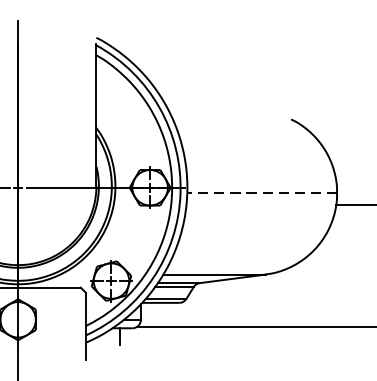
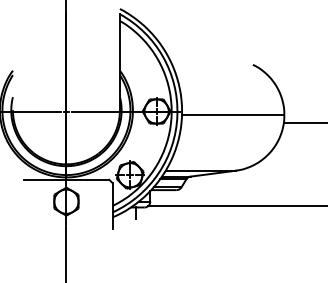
line: (261, 193) -> (232, 115), dashed -> solid

